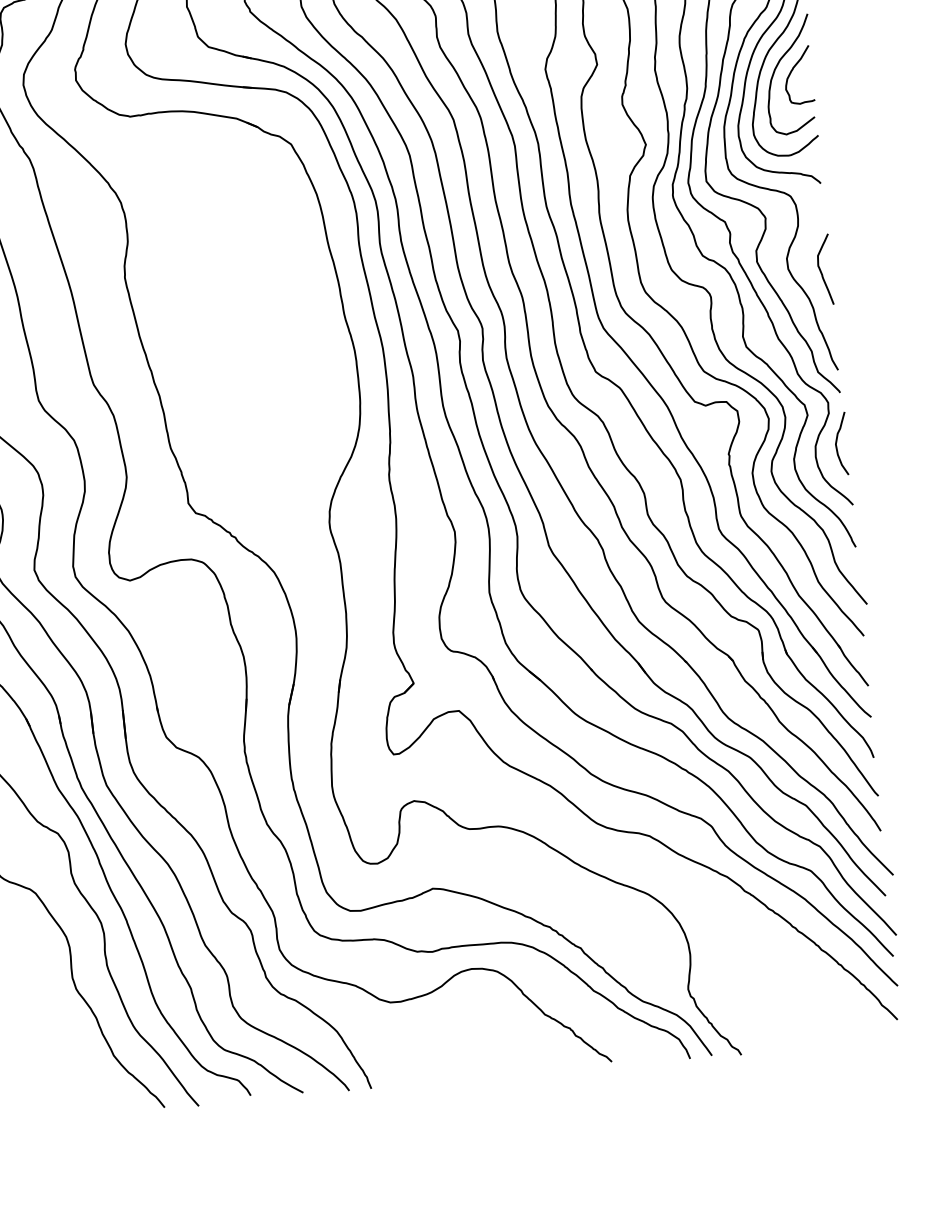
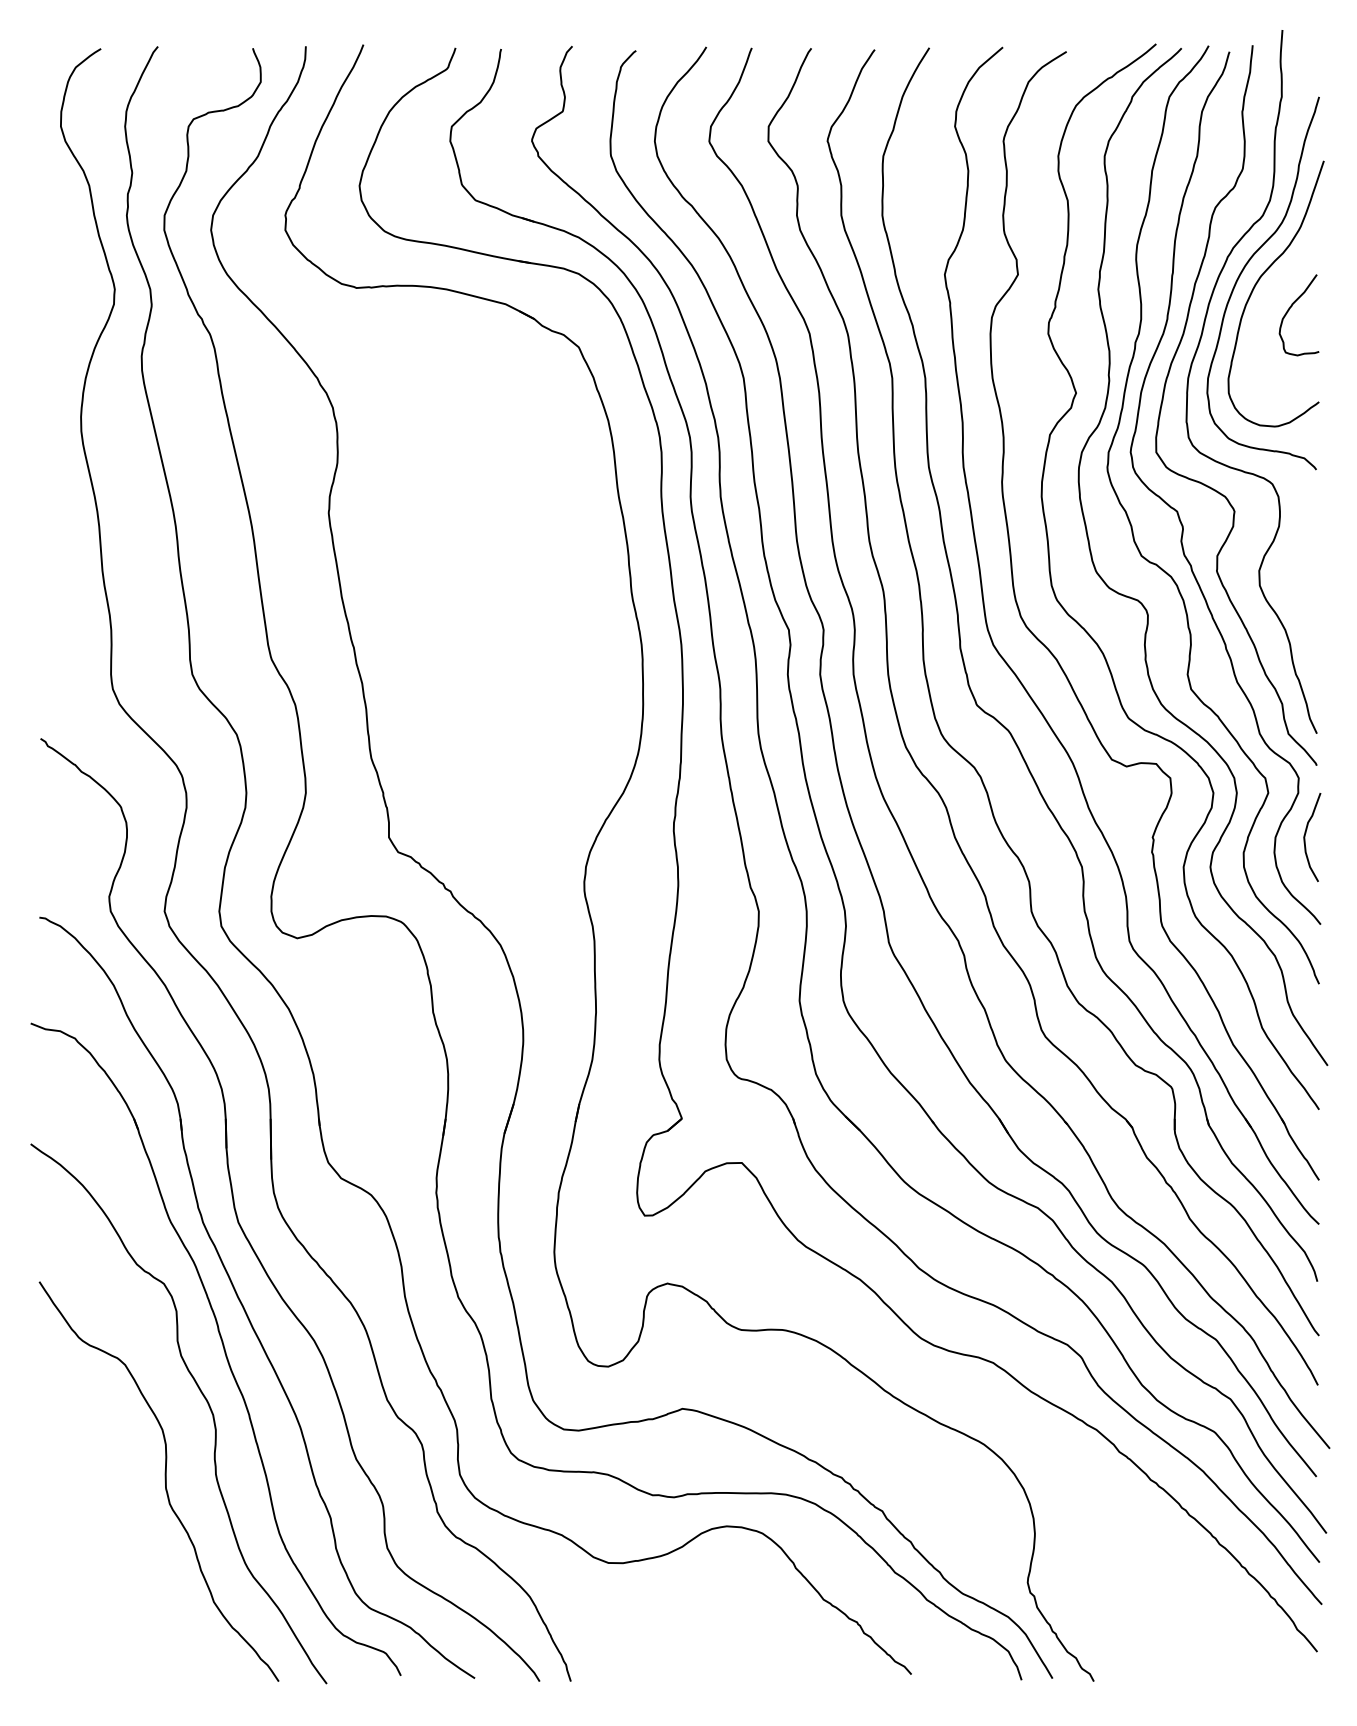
curve: (776, 68) -> (1268, 303), removed
curve: (821, 271) -> (1306, 593), removed

